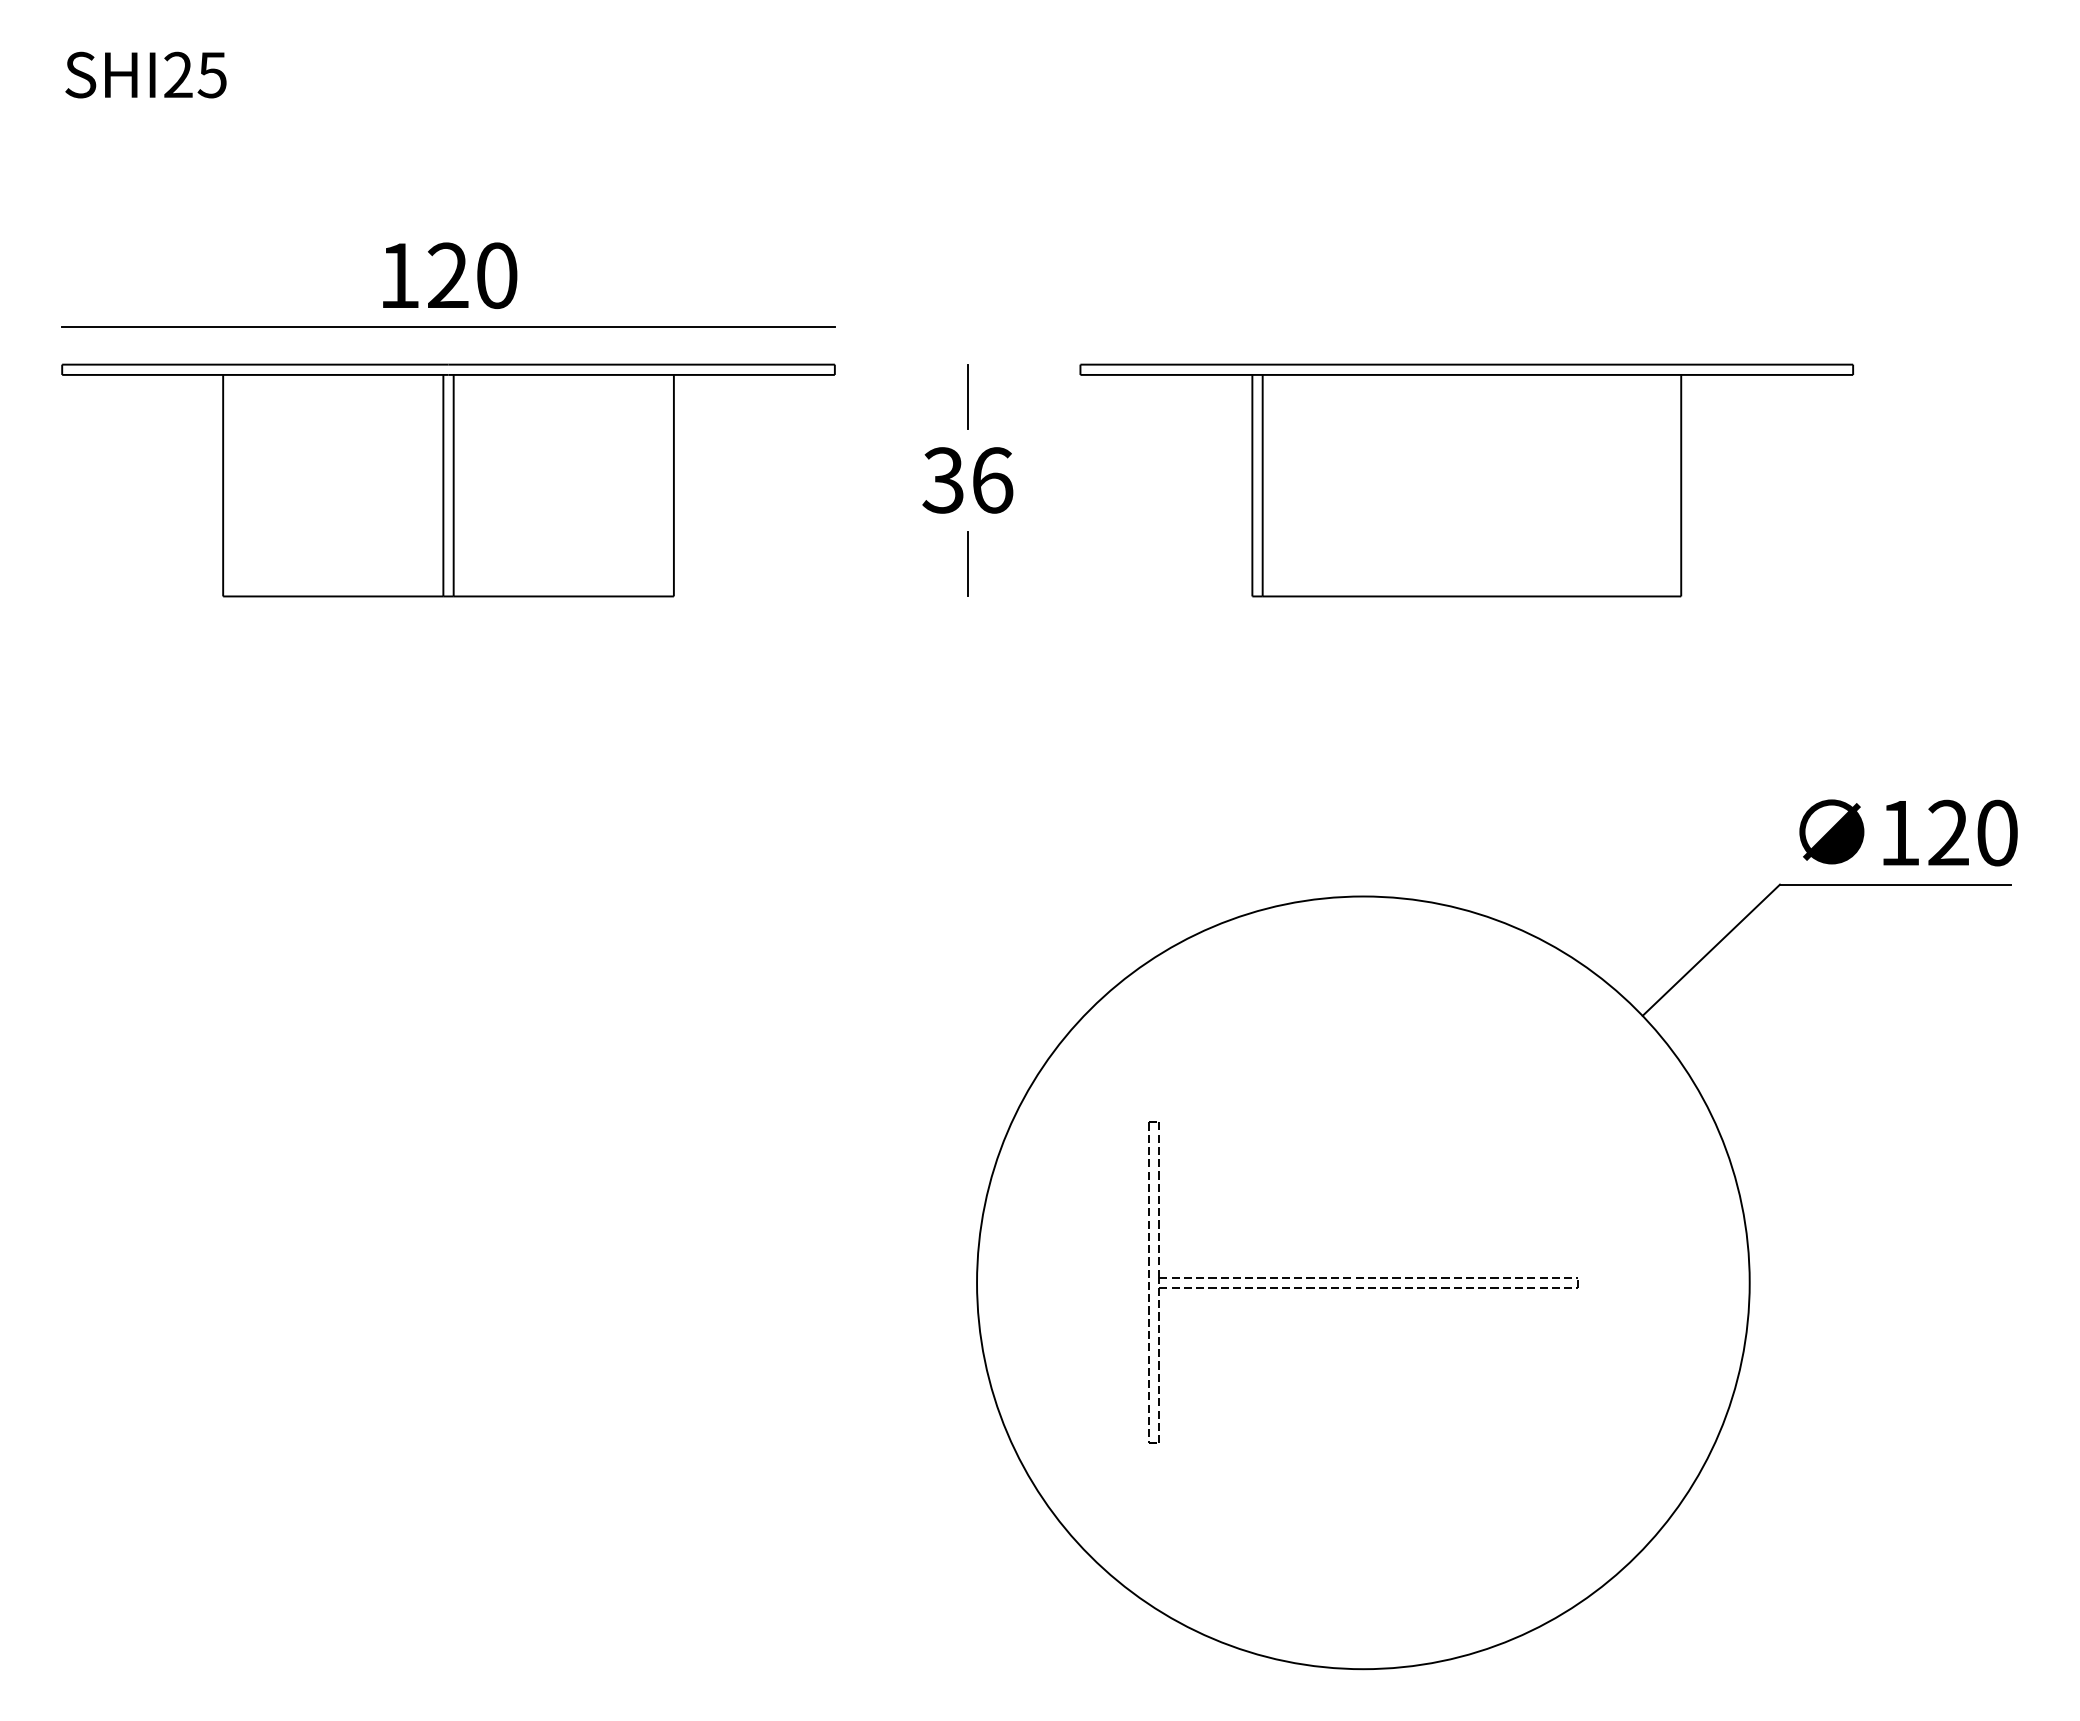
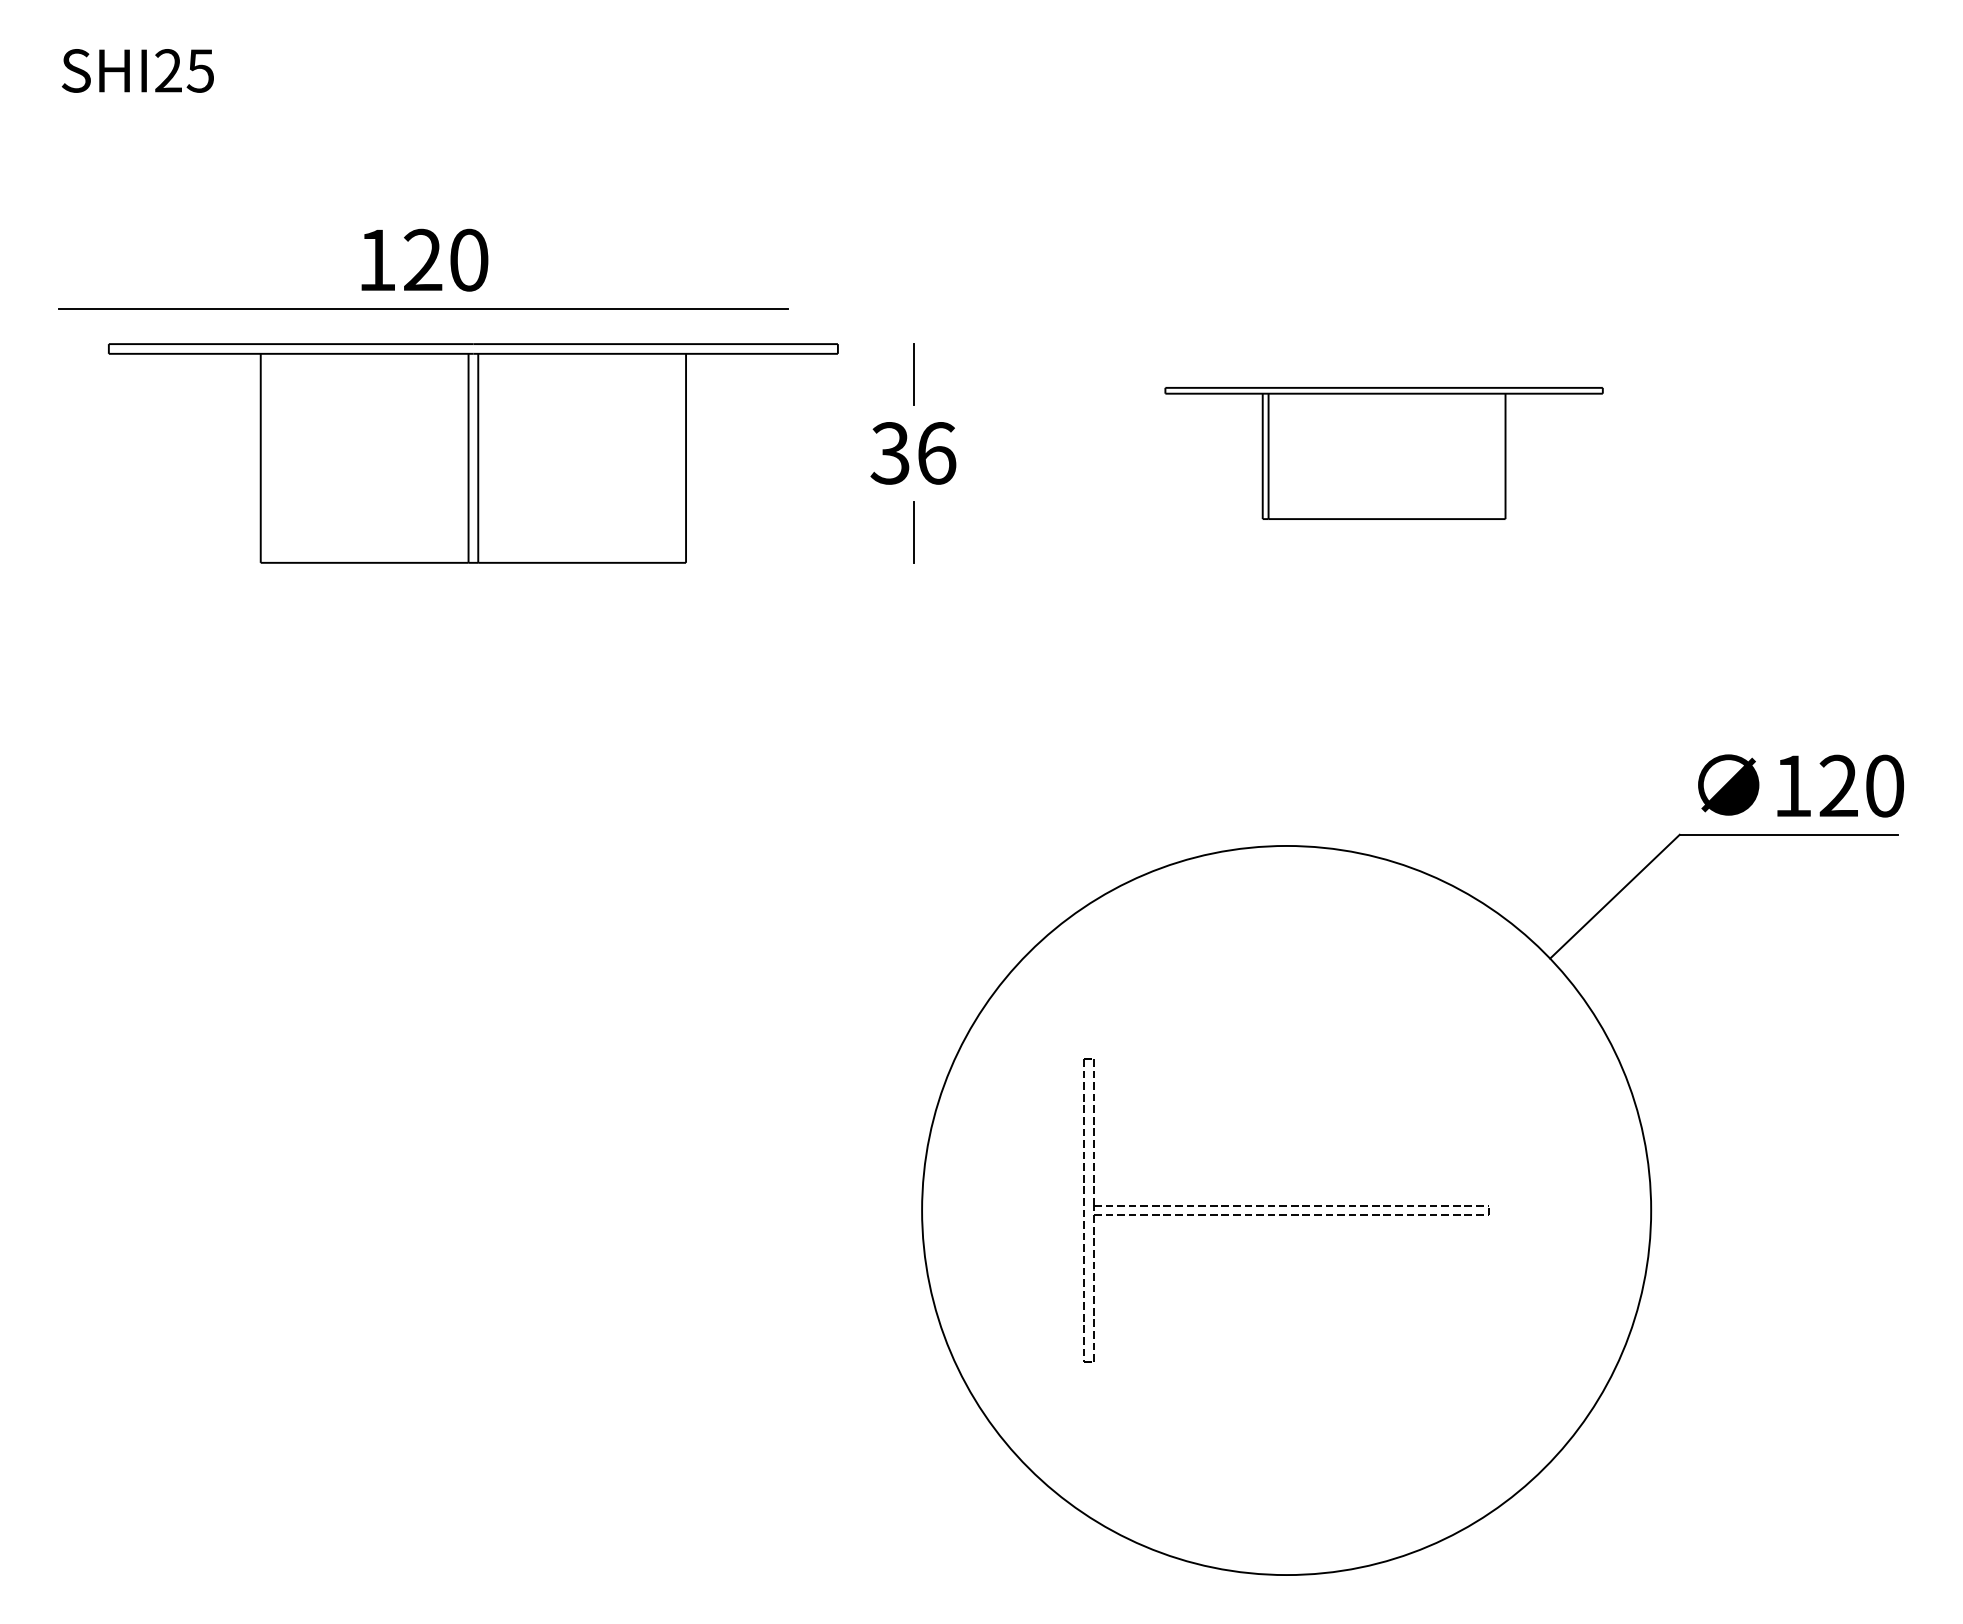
part: (448, 480) -> (473, 453), moved
part: (1466, 480) -> (1383, 453), size x0.6

